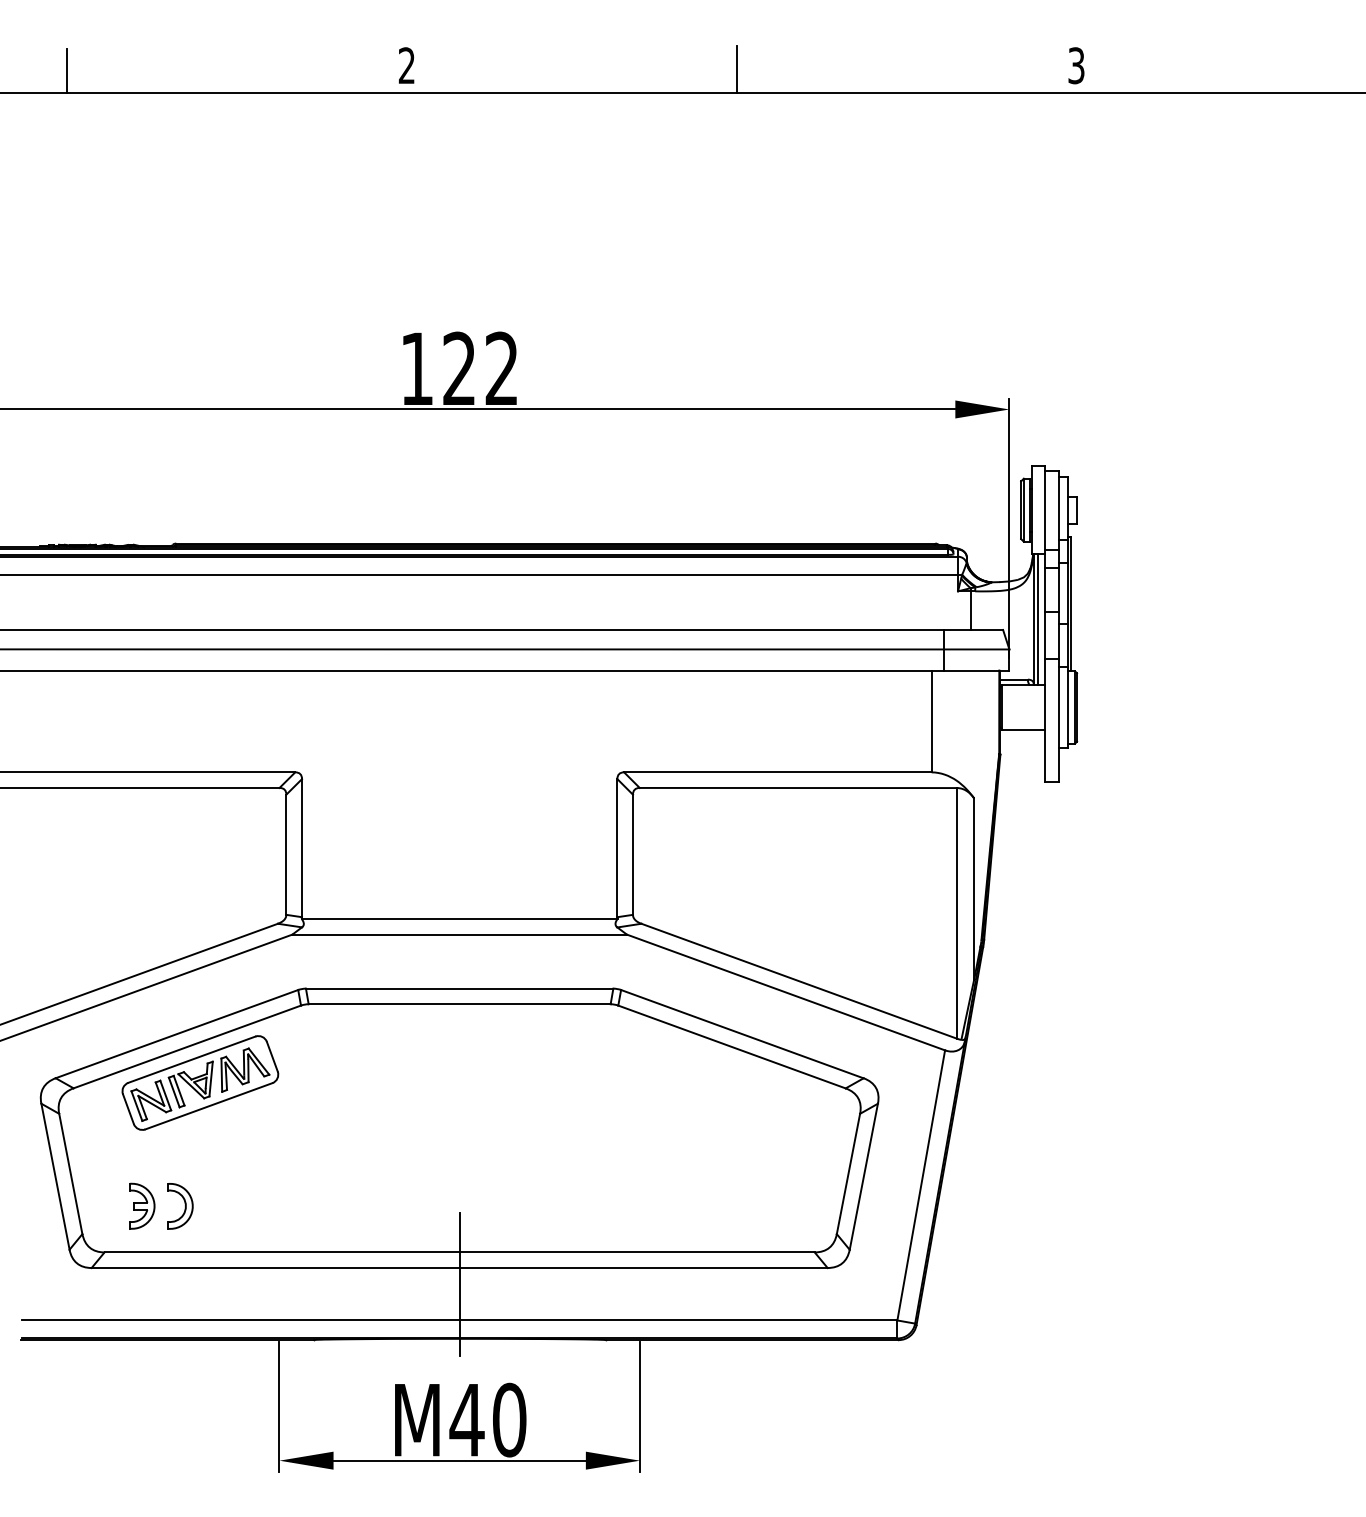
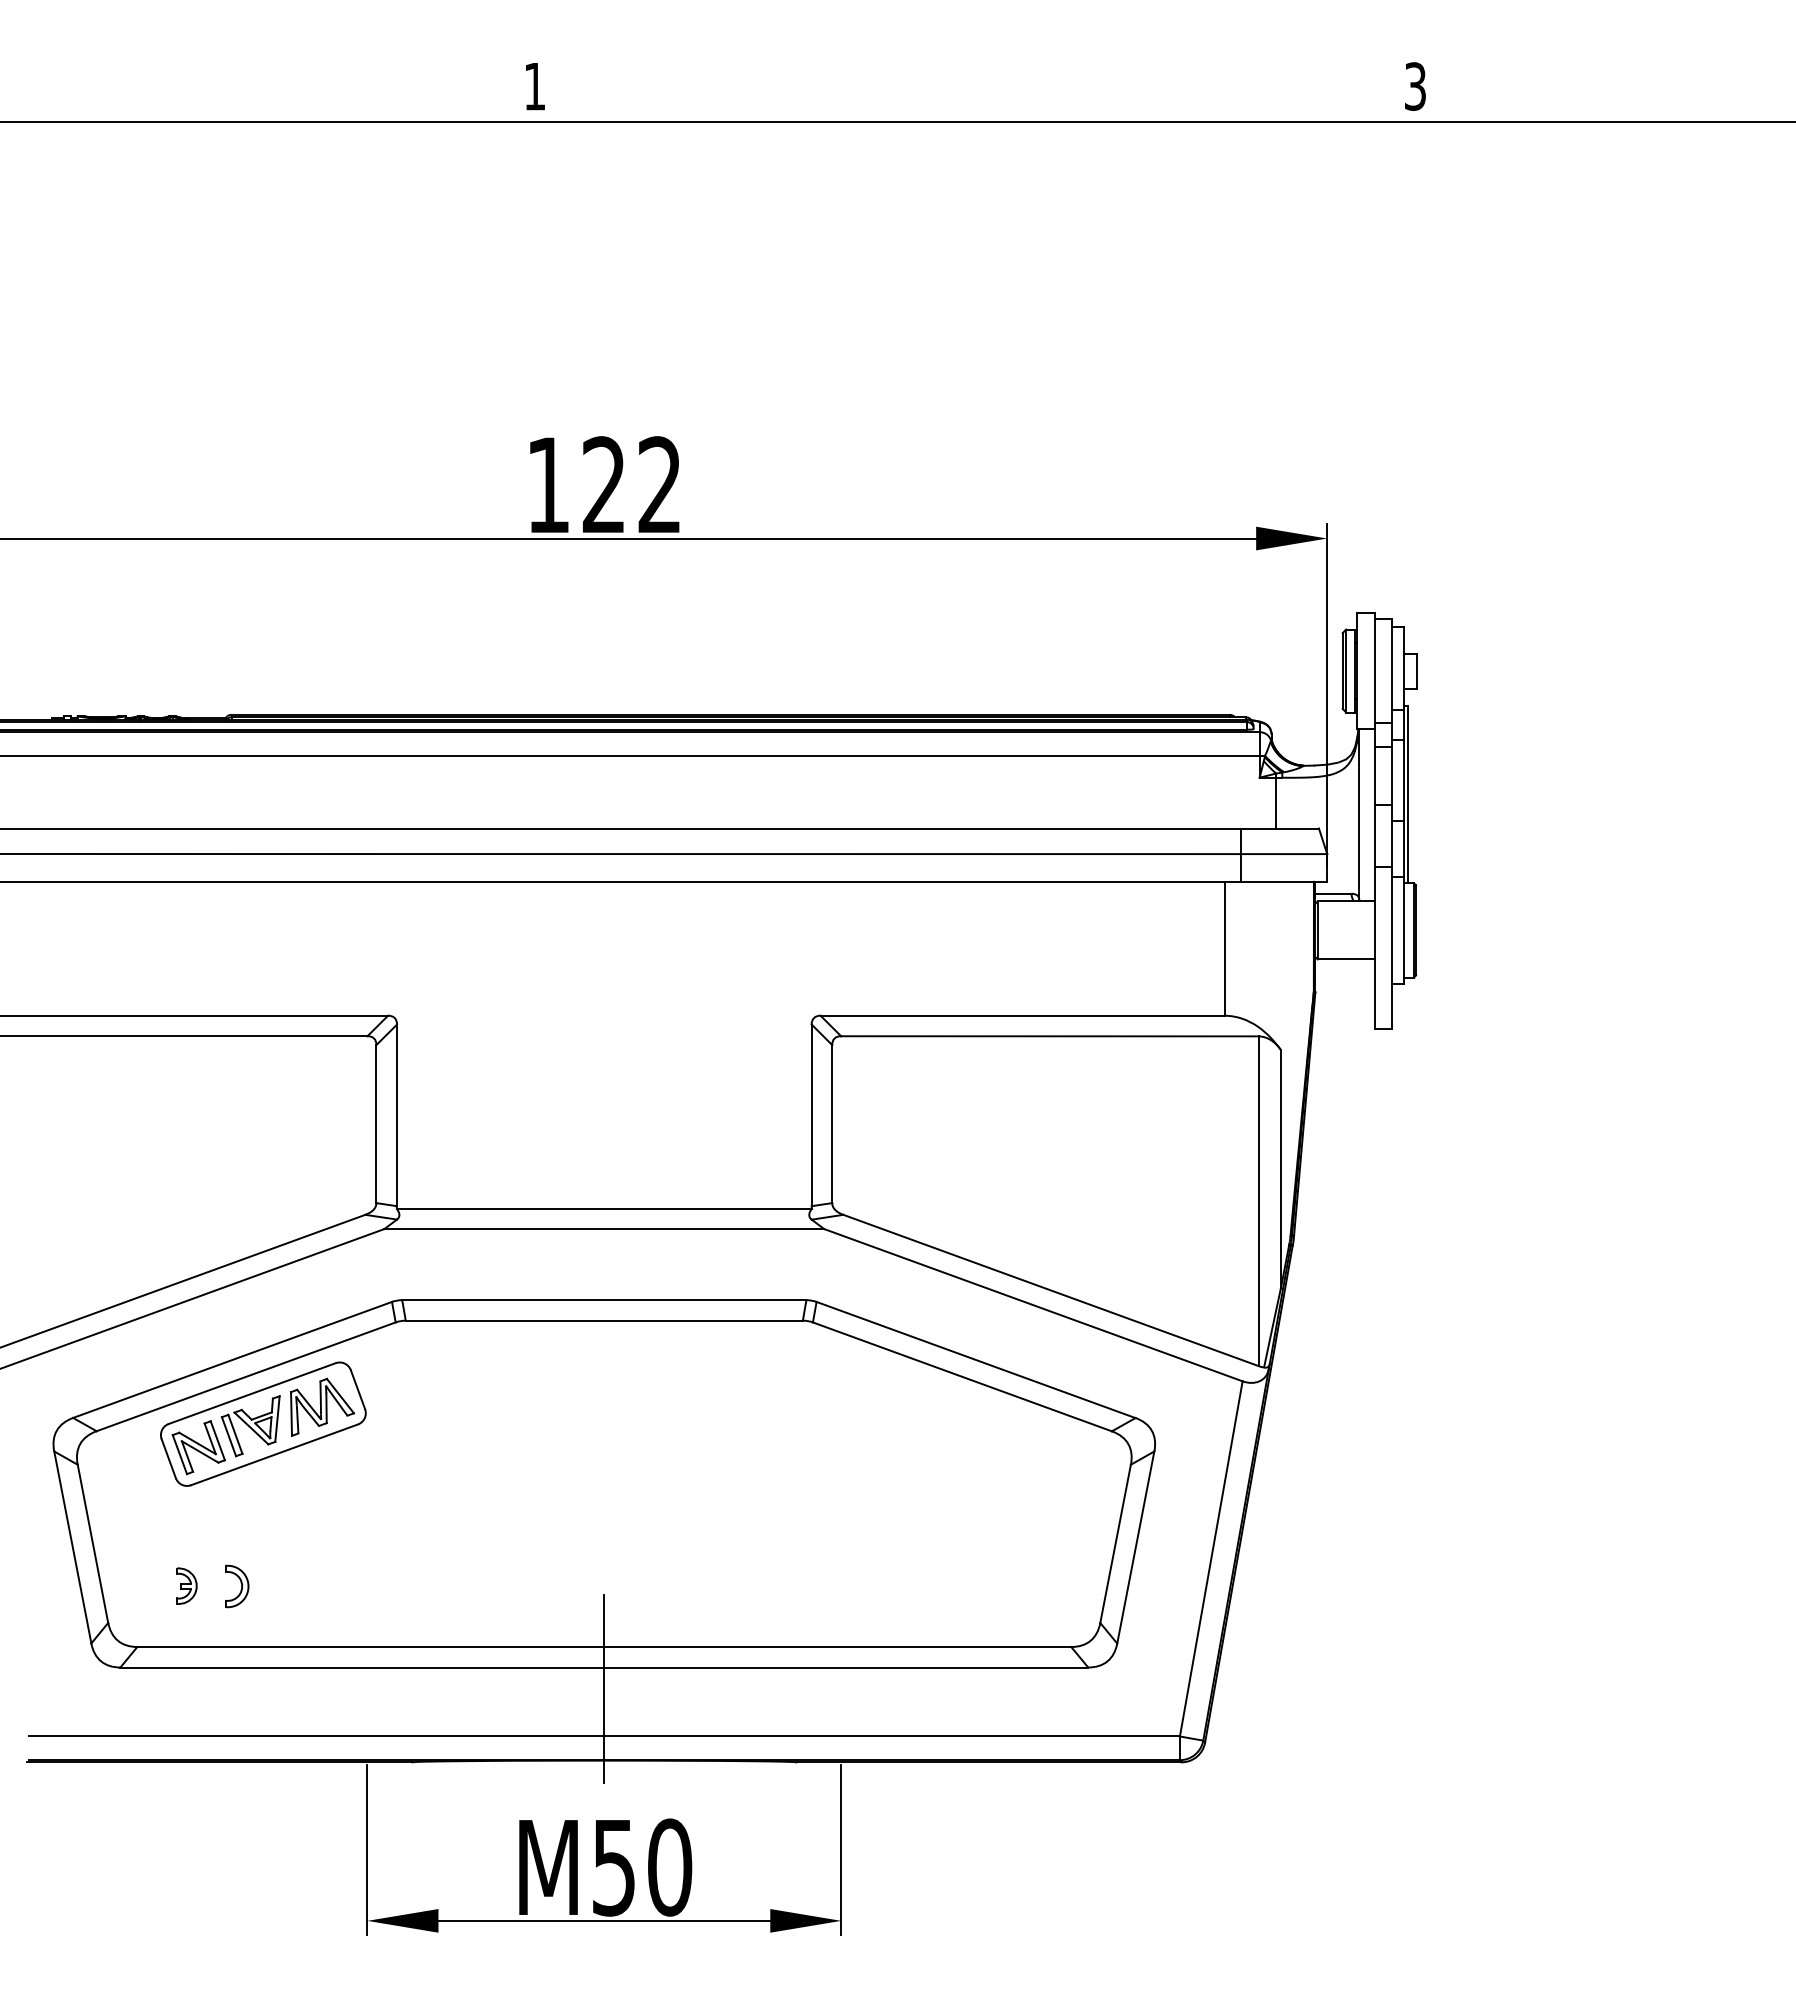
text: (406, 65) -> (534, 86), 2 -> 1
line: (736, 68) -> (968, 90), removed
line: (67, 70) -> (88, 92), removed
line: (1038, 619) -> (1365, 814), removed
part: (142, 1205) -> (187, 1585), size x0.6
part: (180, 1206) -> (237, 1586), size x0.7
text: (466, 1420) -> (613, 1868), M40 -> M50

